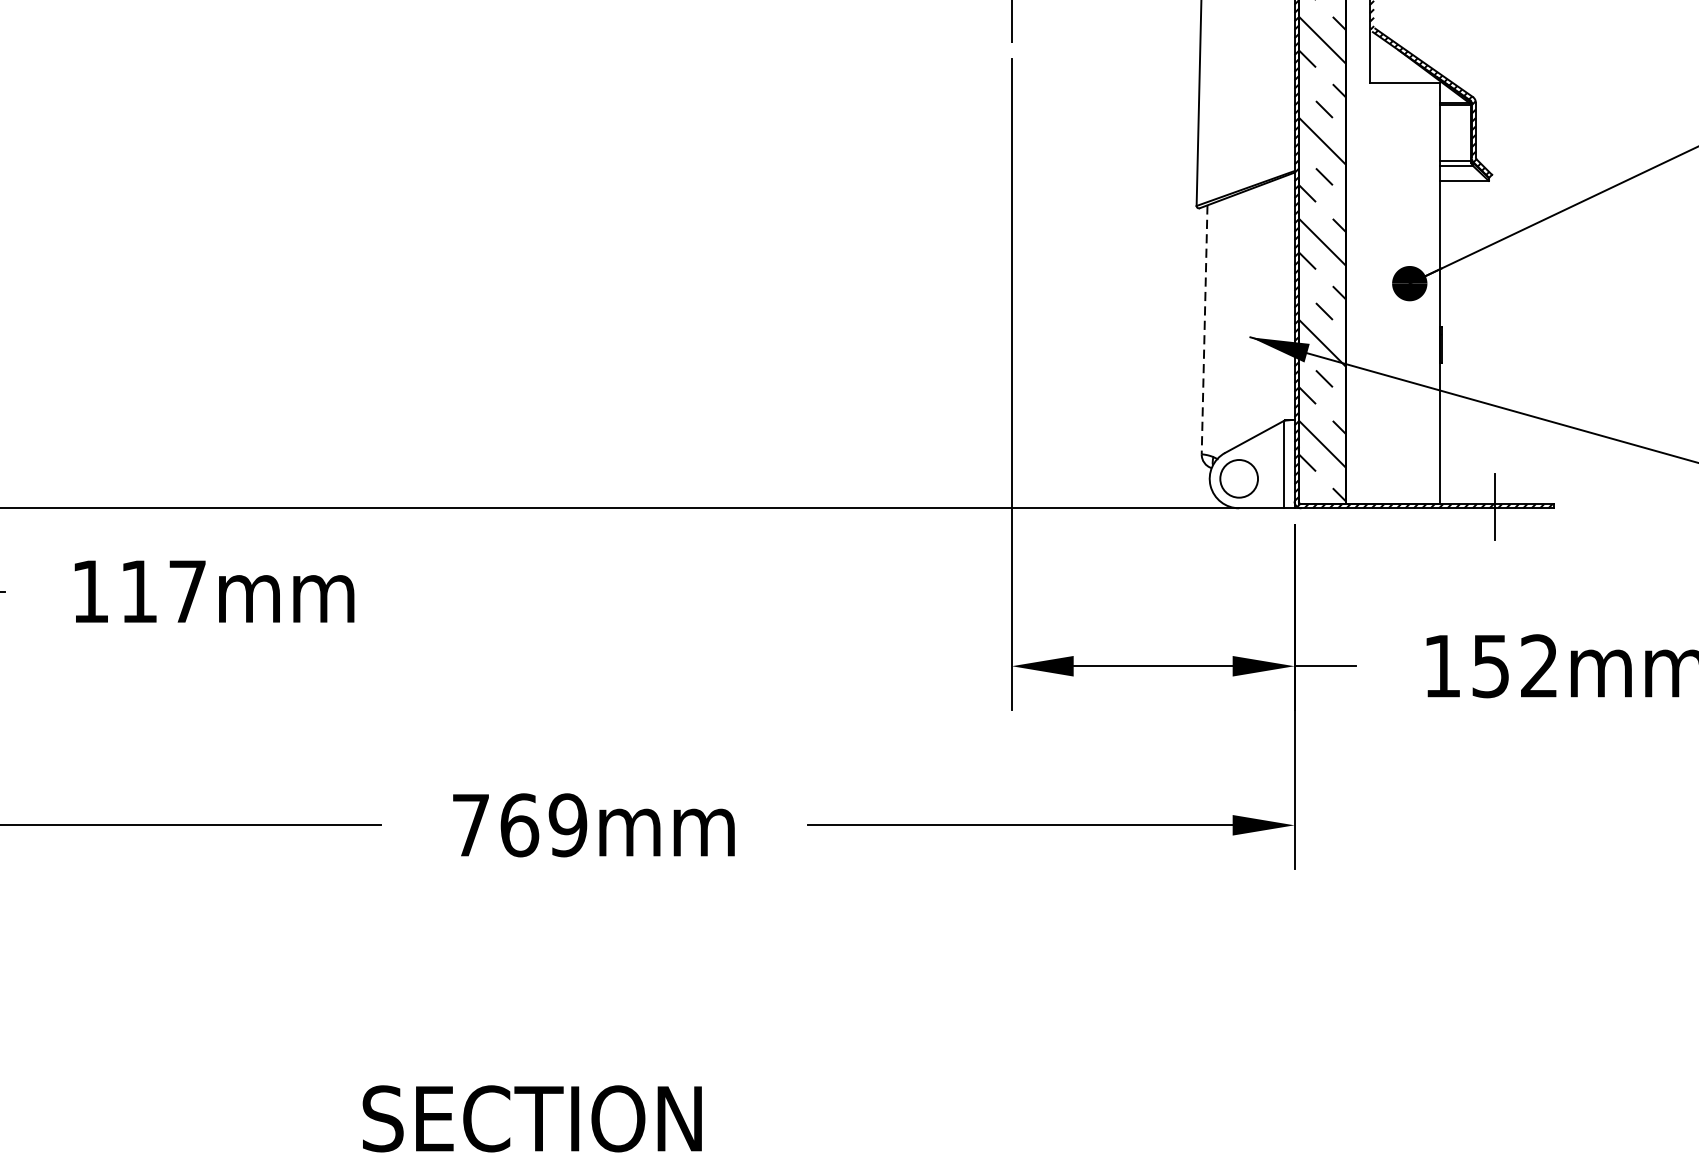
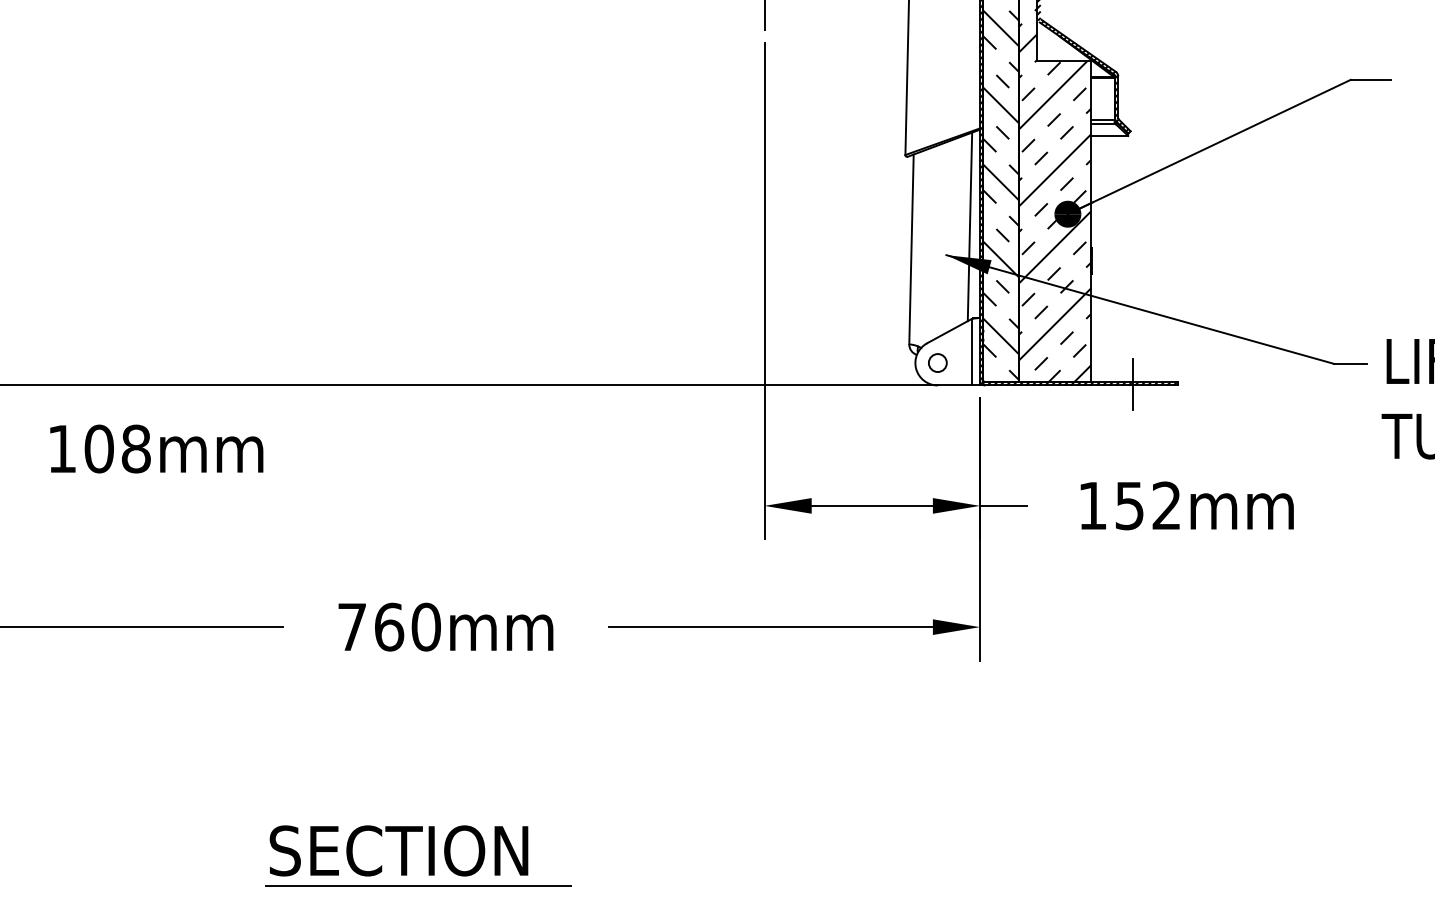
hatch: (1393, 259) -> (1055, 195), added
line: (1280, 299) -> (969, 226), added
line: (1204, 329) -> (911, 249), dashed -> solid
circle: (1238, 479) -> (937, 363), size x0.62
text: (163, 590) -> (117, 448), 117mm -> 108mm
text: (567, 824) -> (425, 626), 769mm -> 760mm

